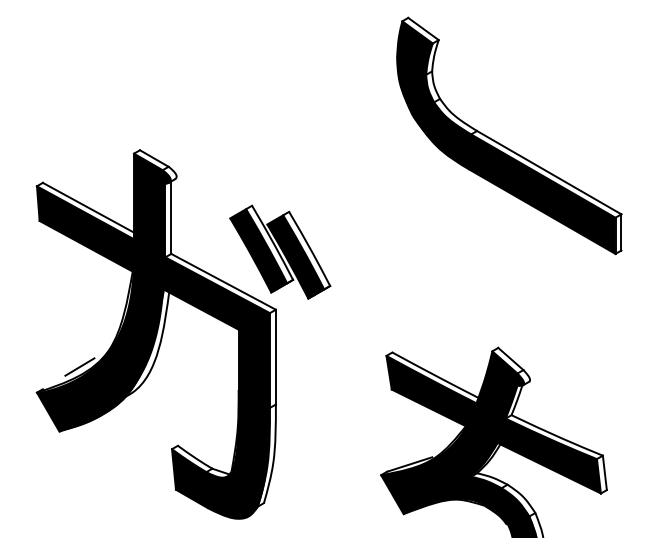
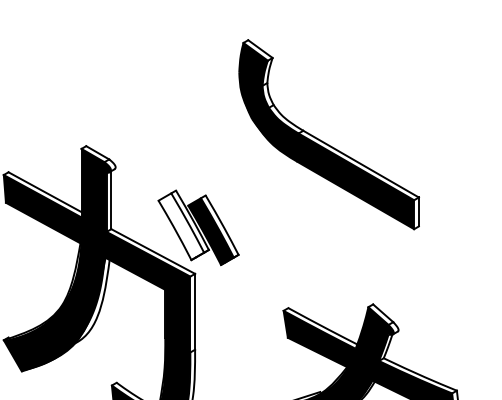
part: (504, 145) -> (325, 142), moved
fill: (258, 250) -> (181, 226), removed
line: (79, 366) -> (37, 319), removed

